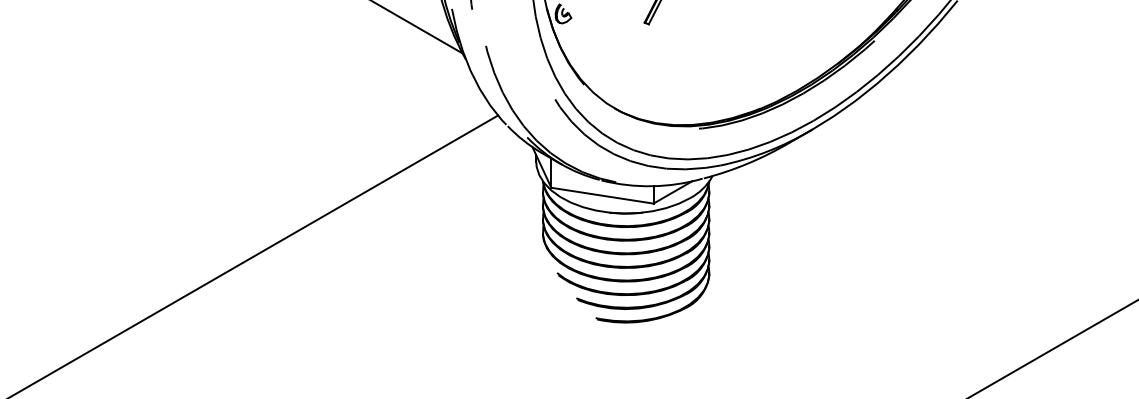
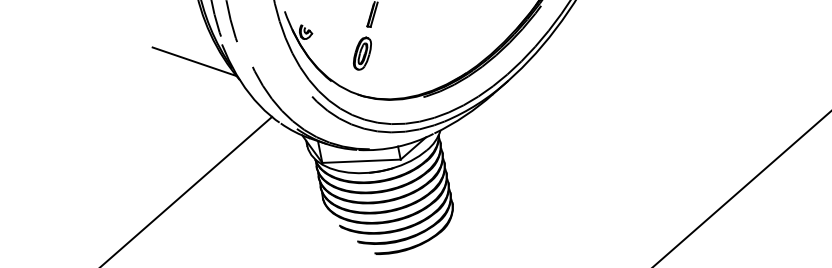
part: (631, 56) -> (362, 53), added

